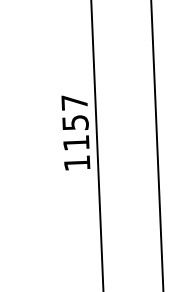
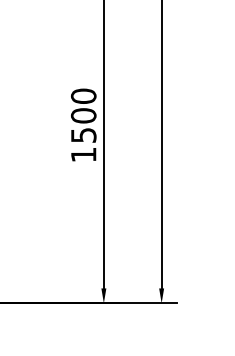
text: (75, 122) -> (83, 115), 1157 -> 1500

